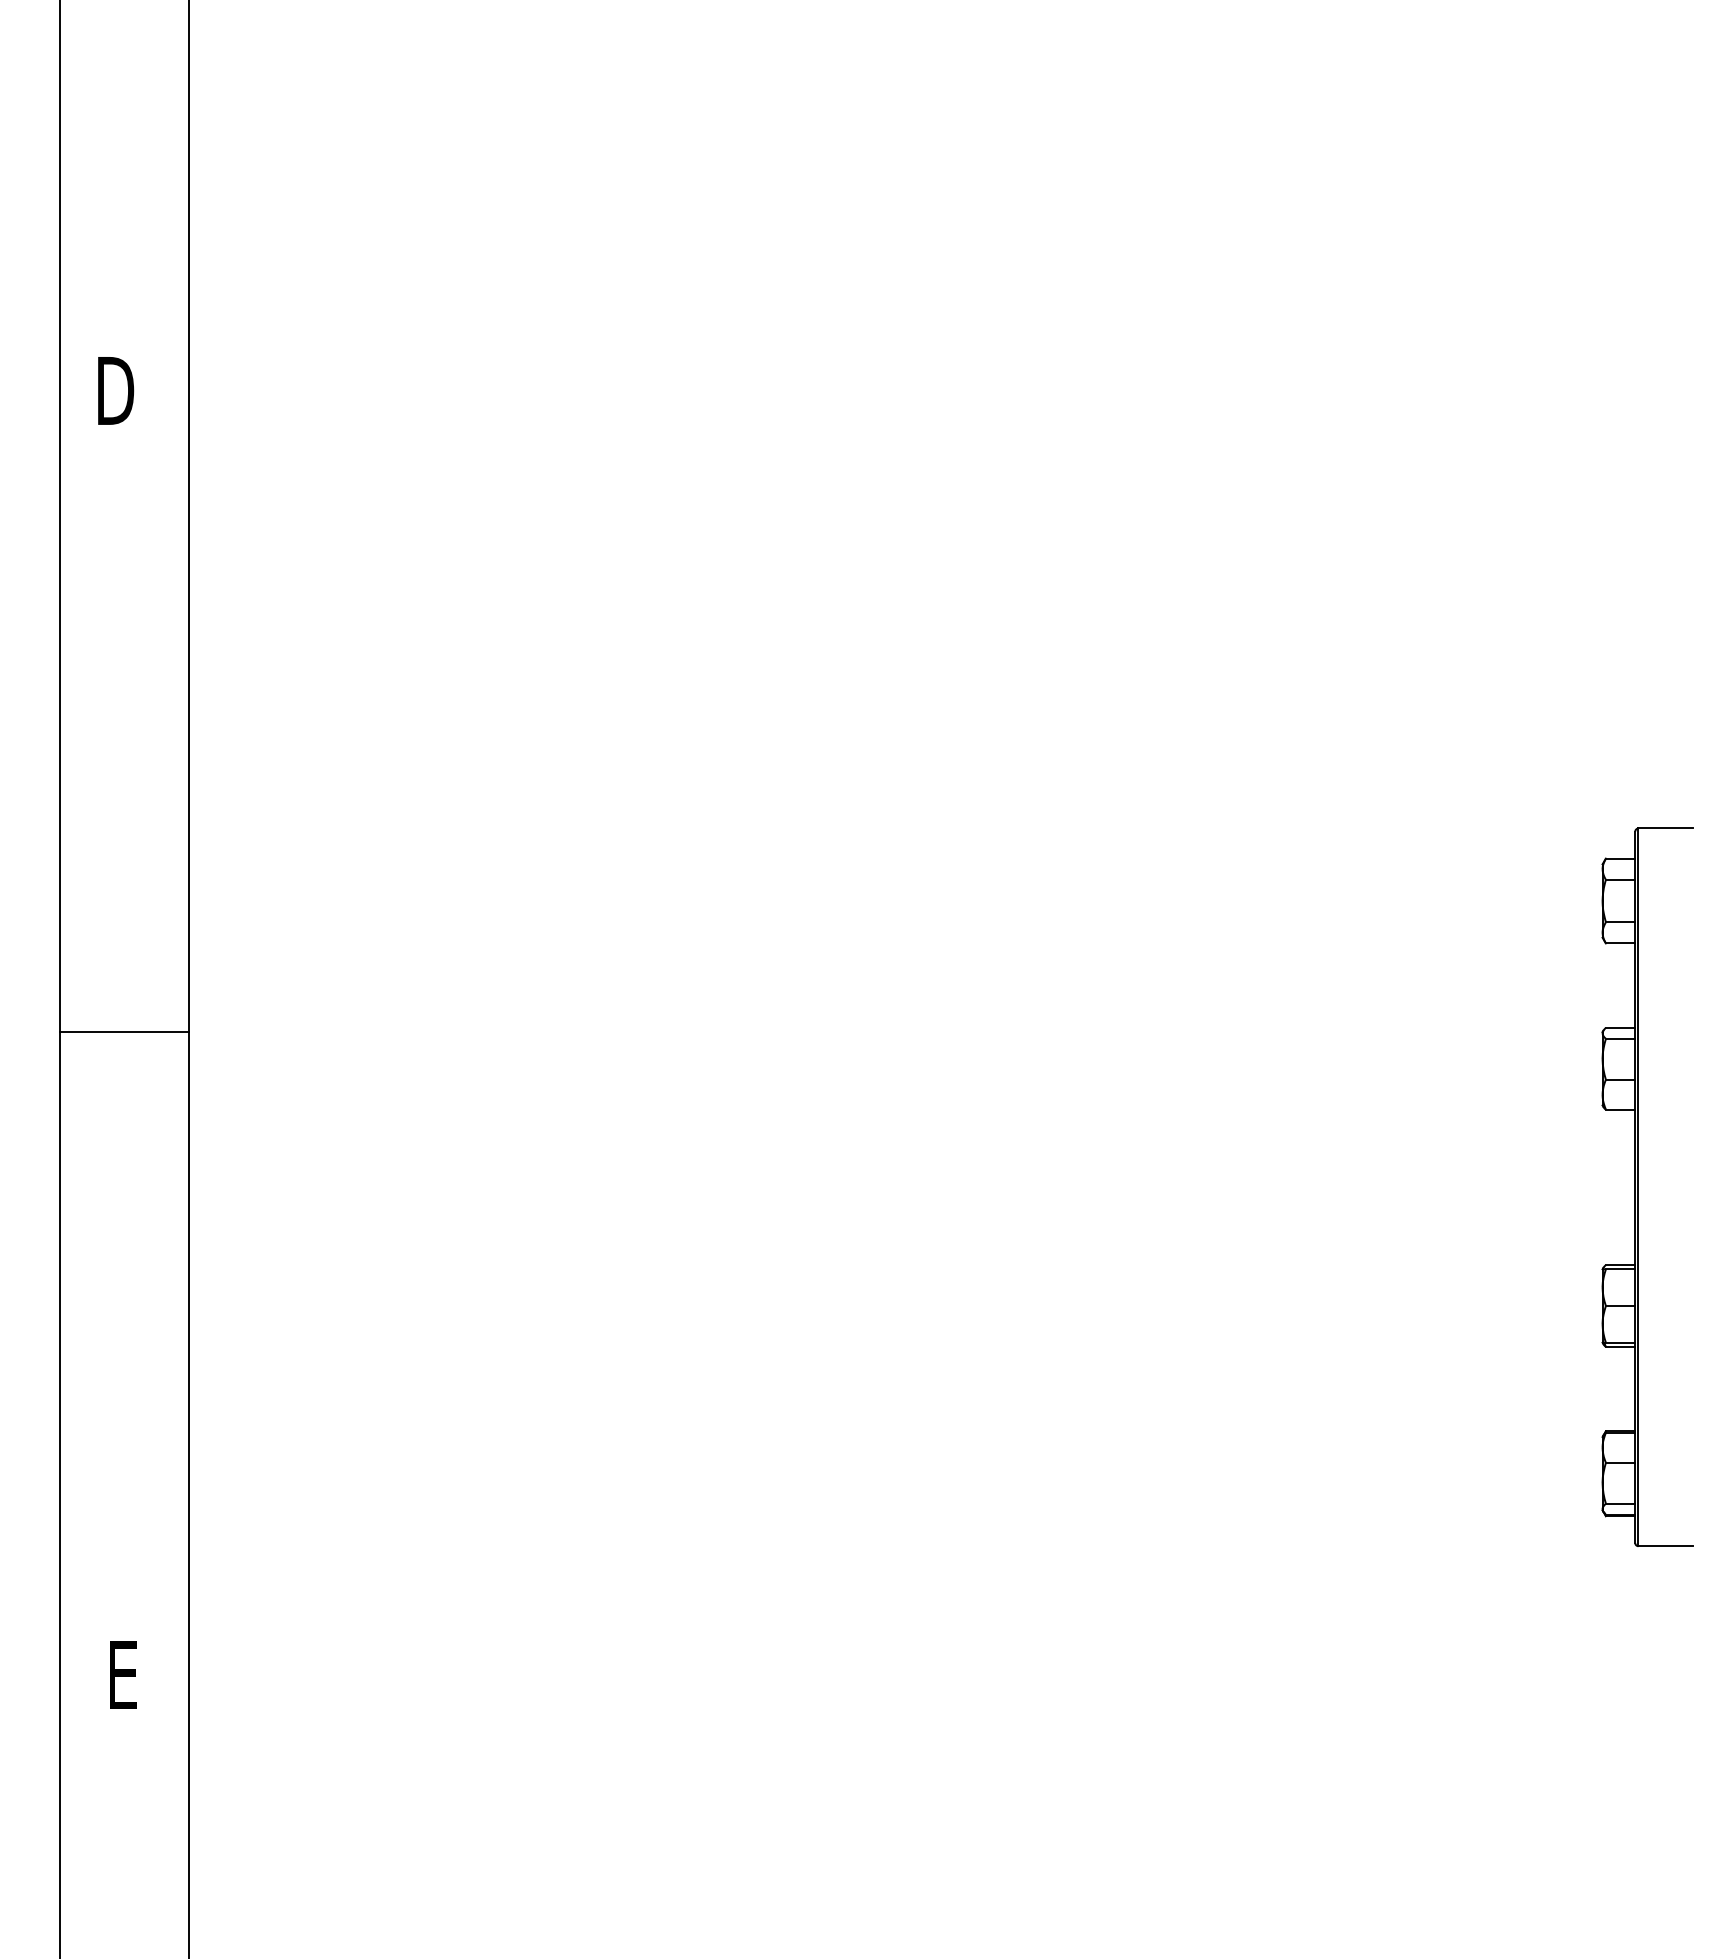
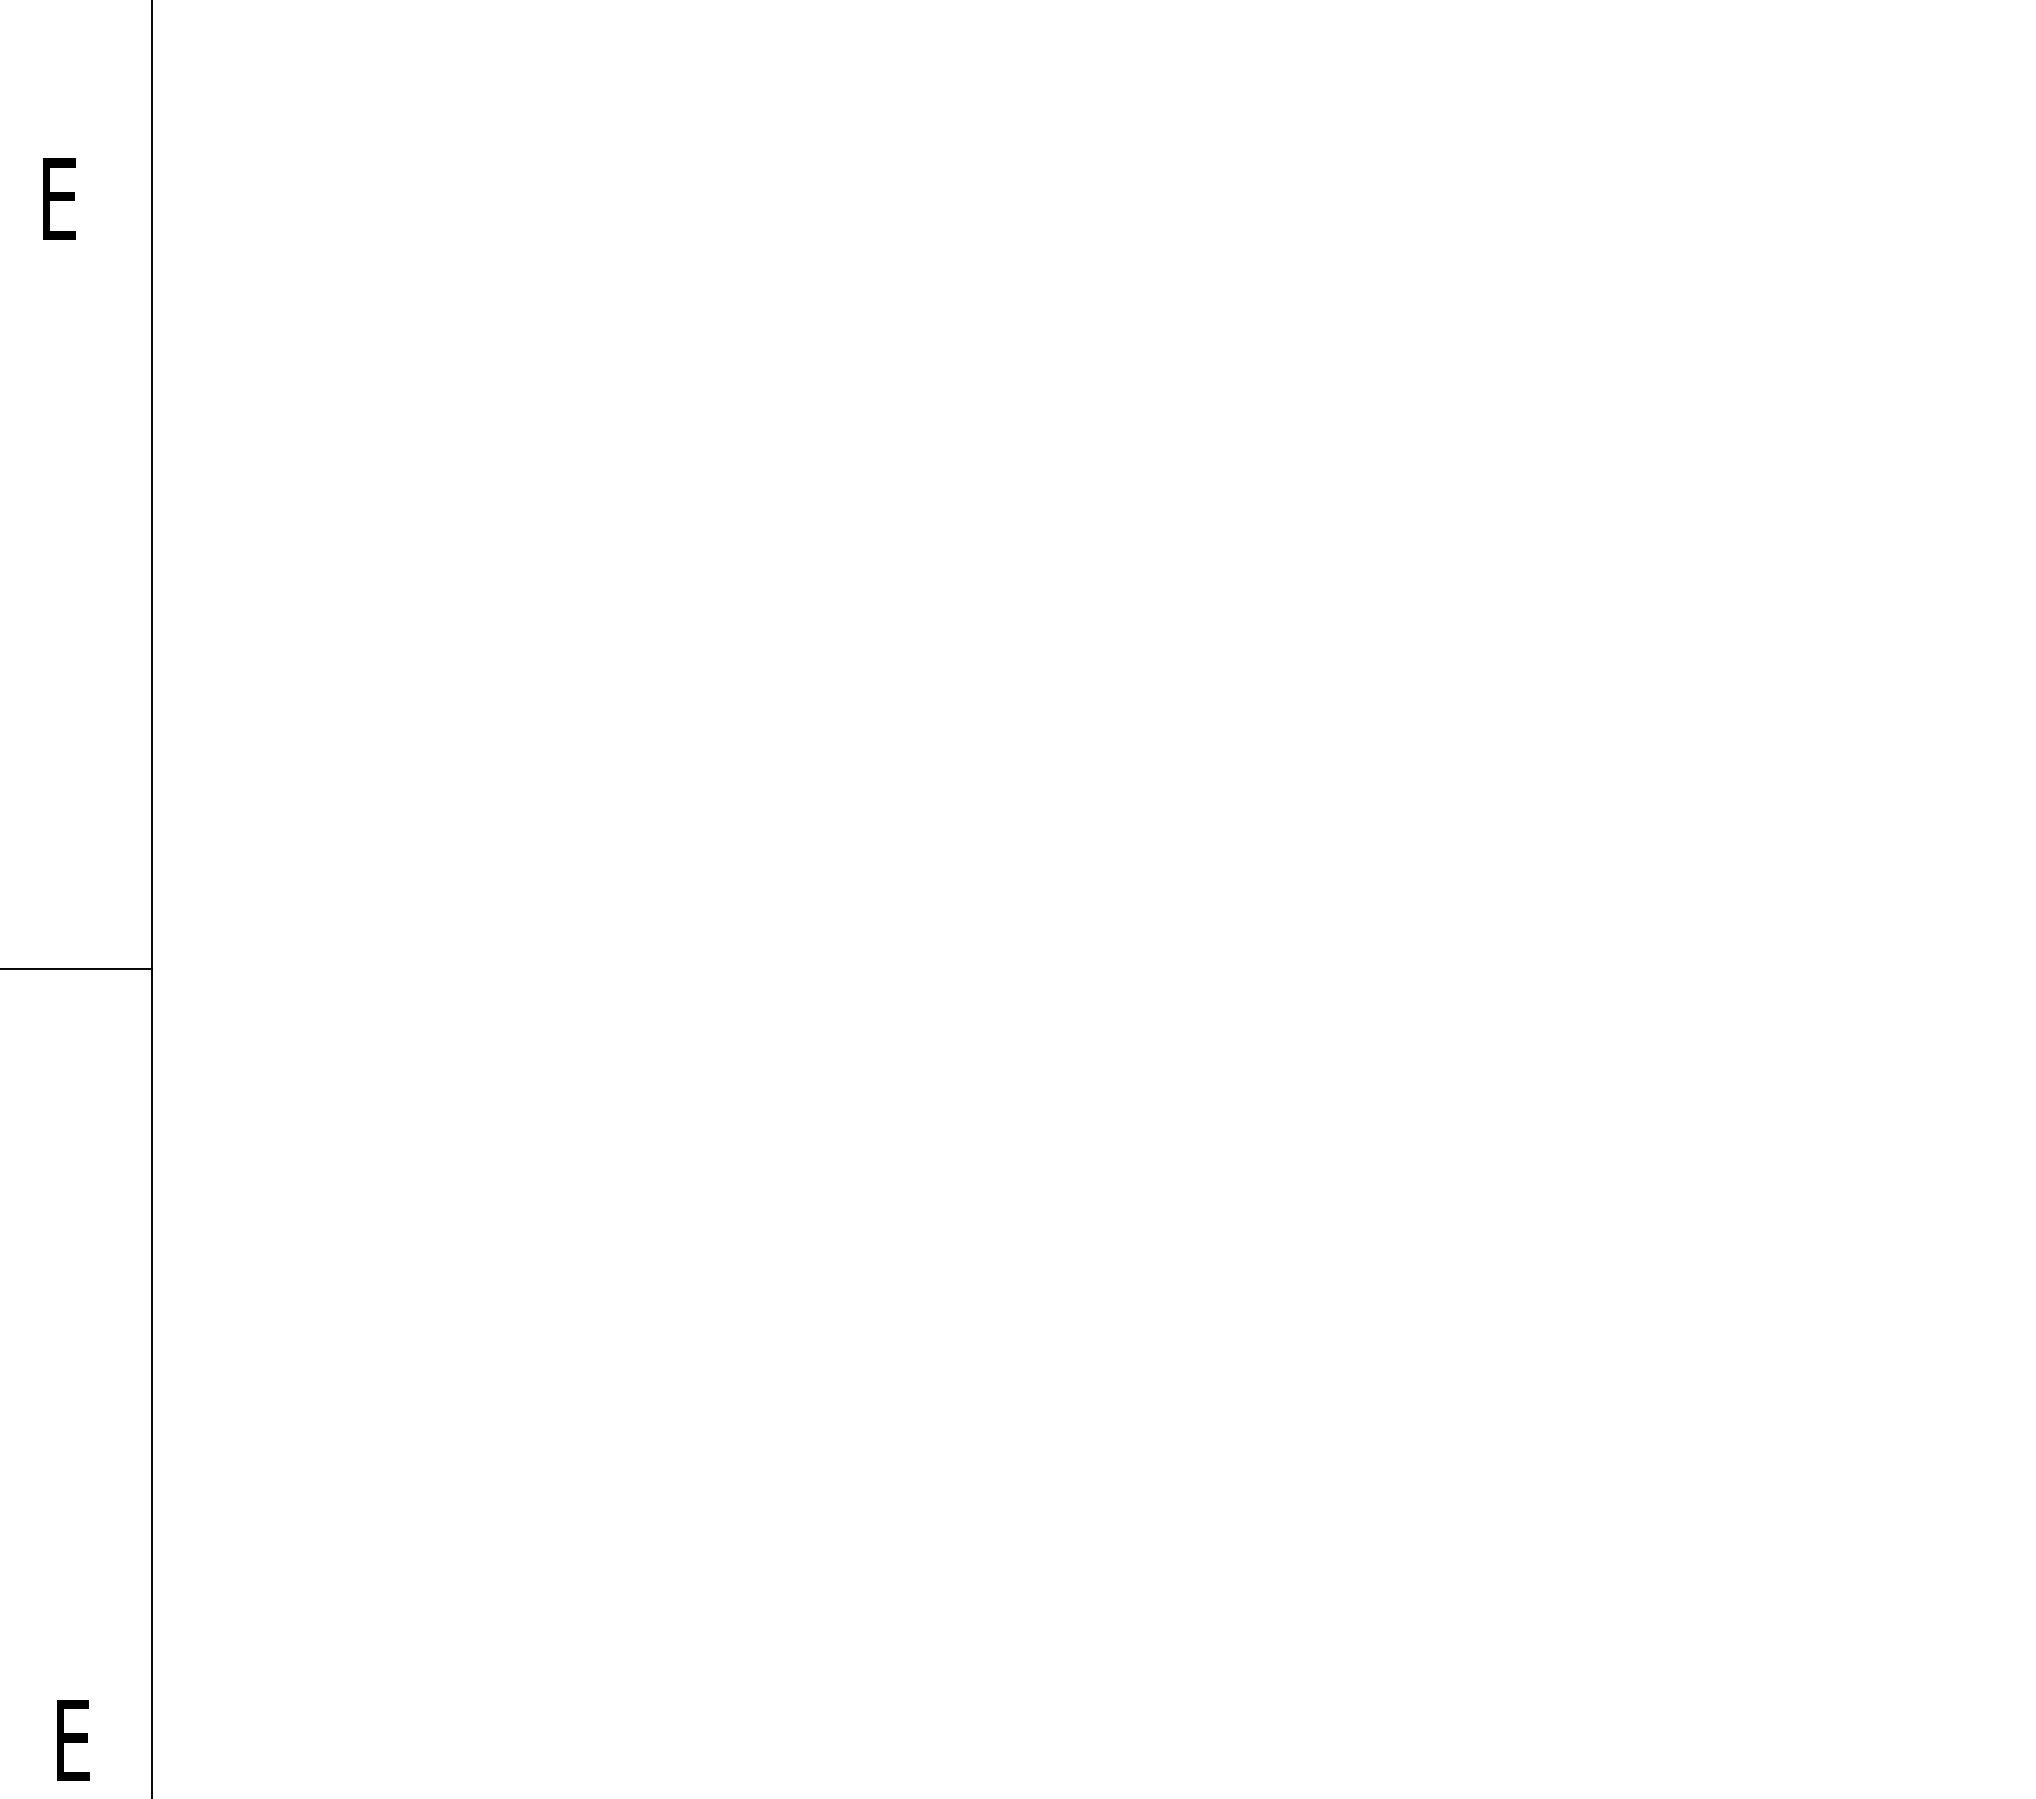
text: (116, 390) -> (65, 198), D -> E
part: (1638, 1186) -> (1891, 1154), removed

